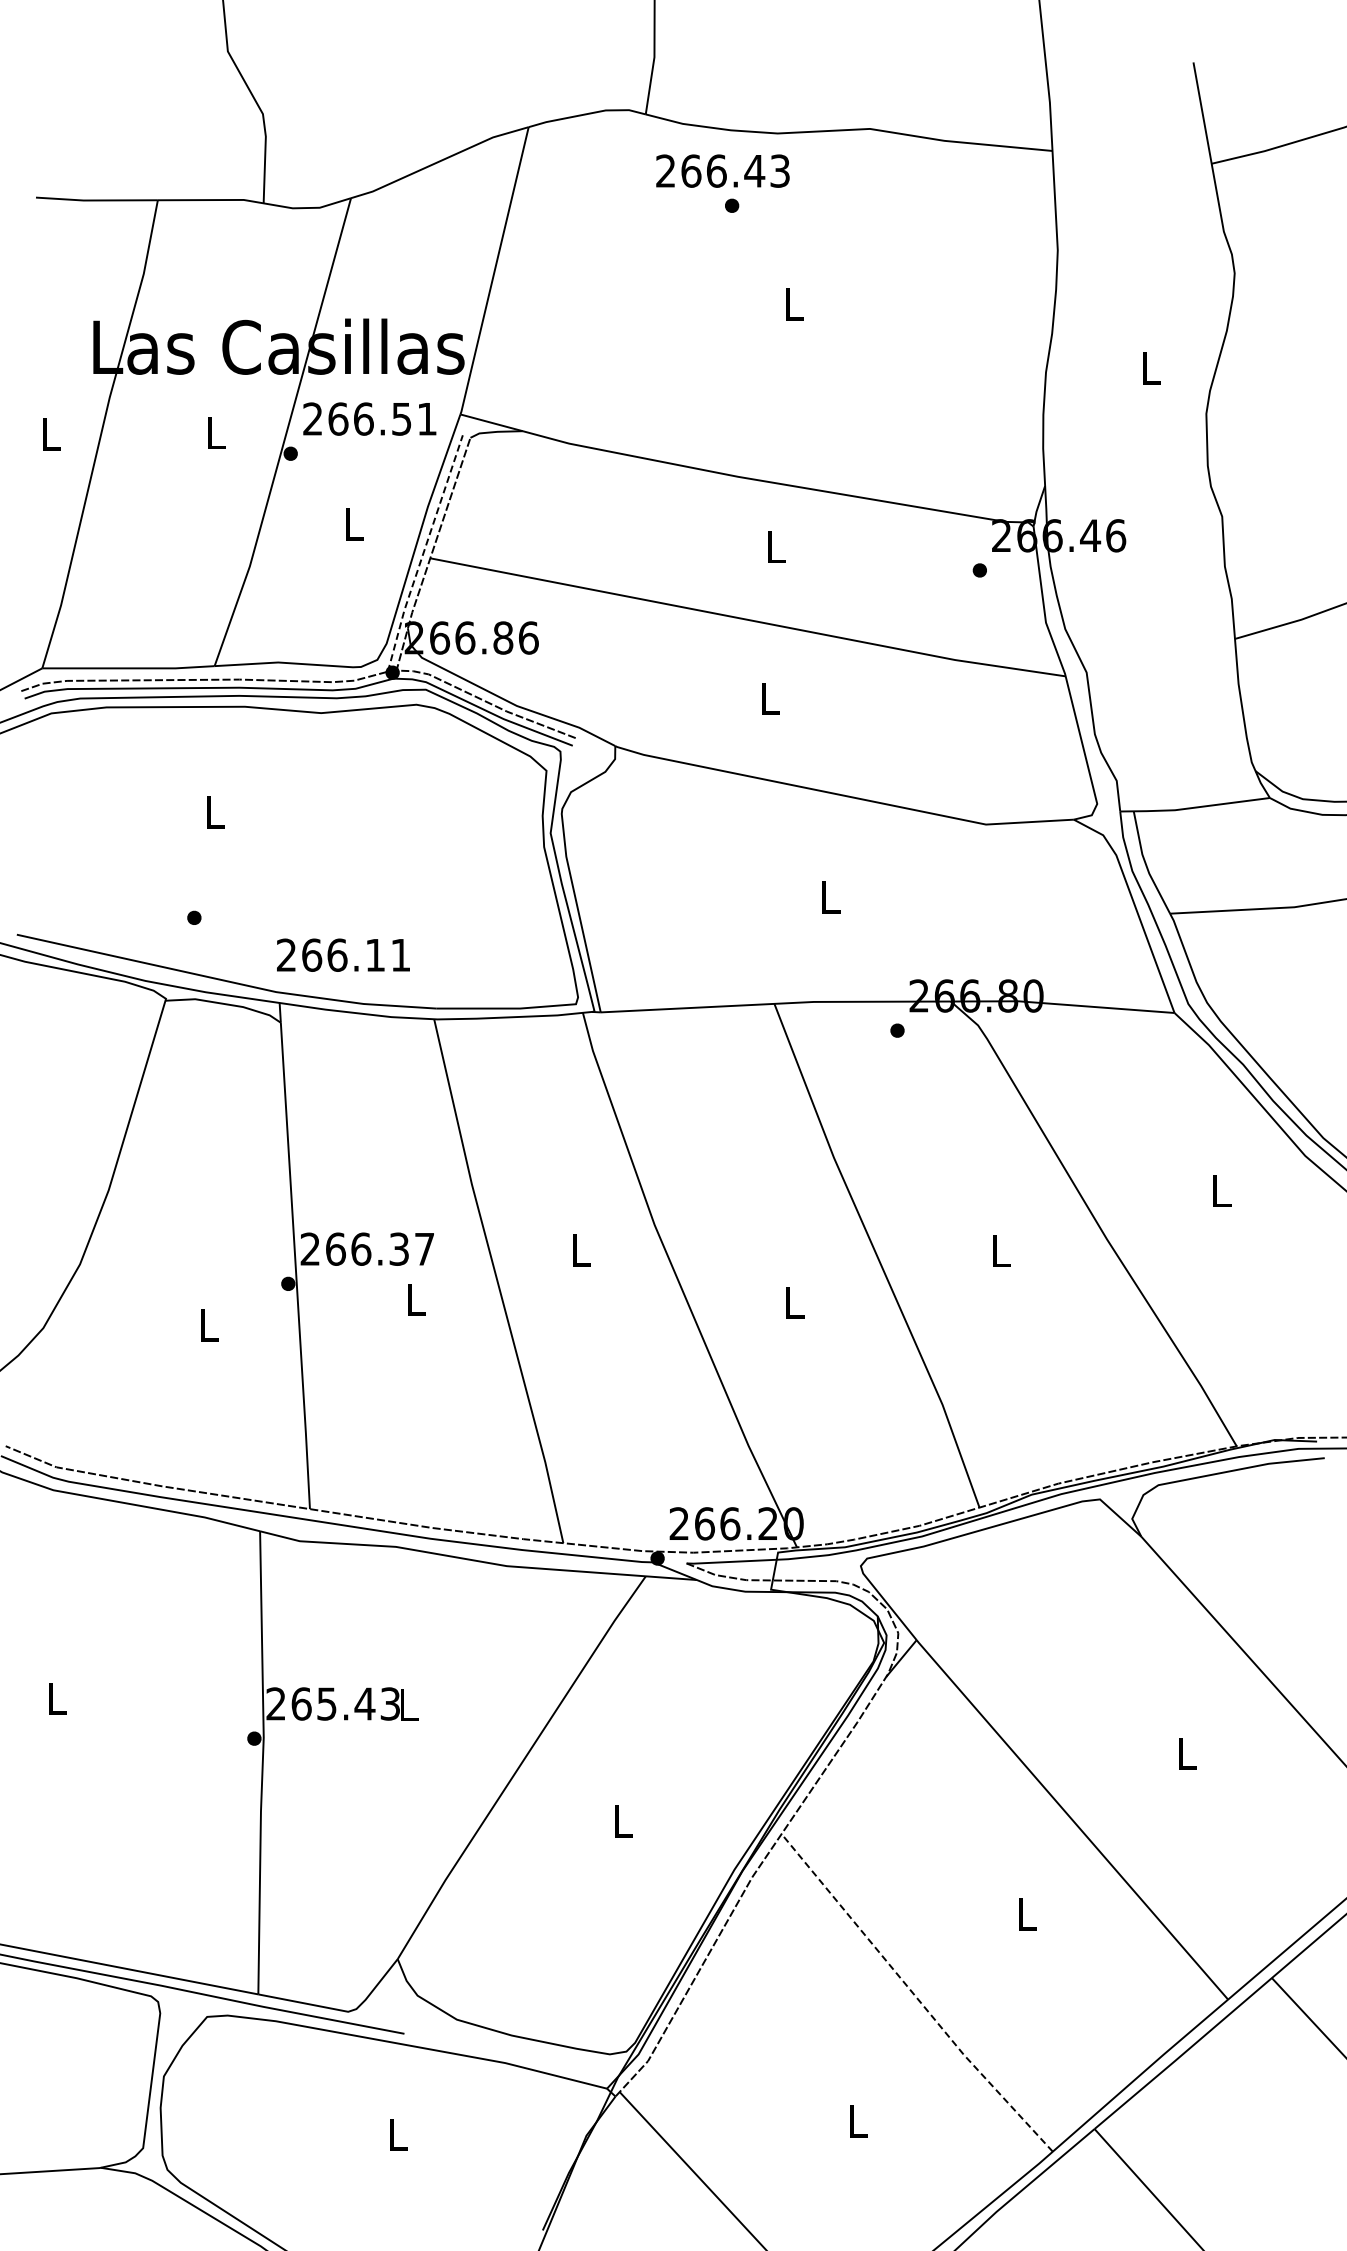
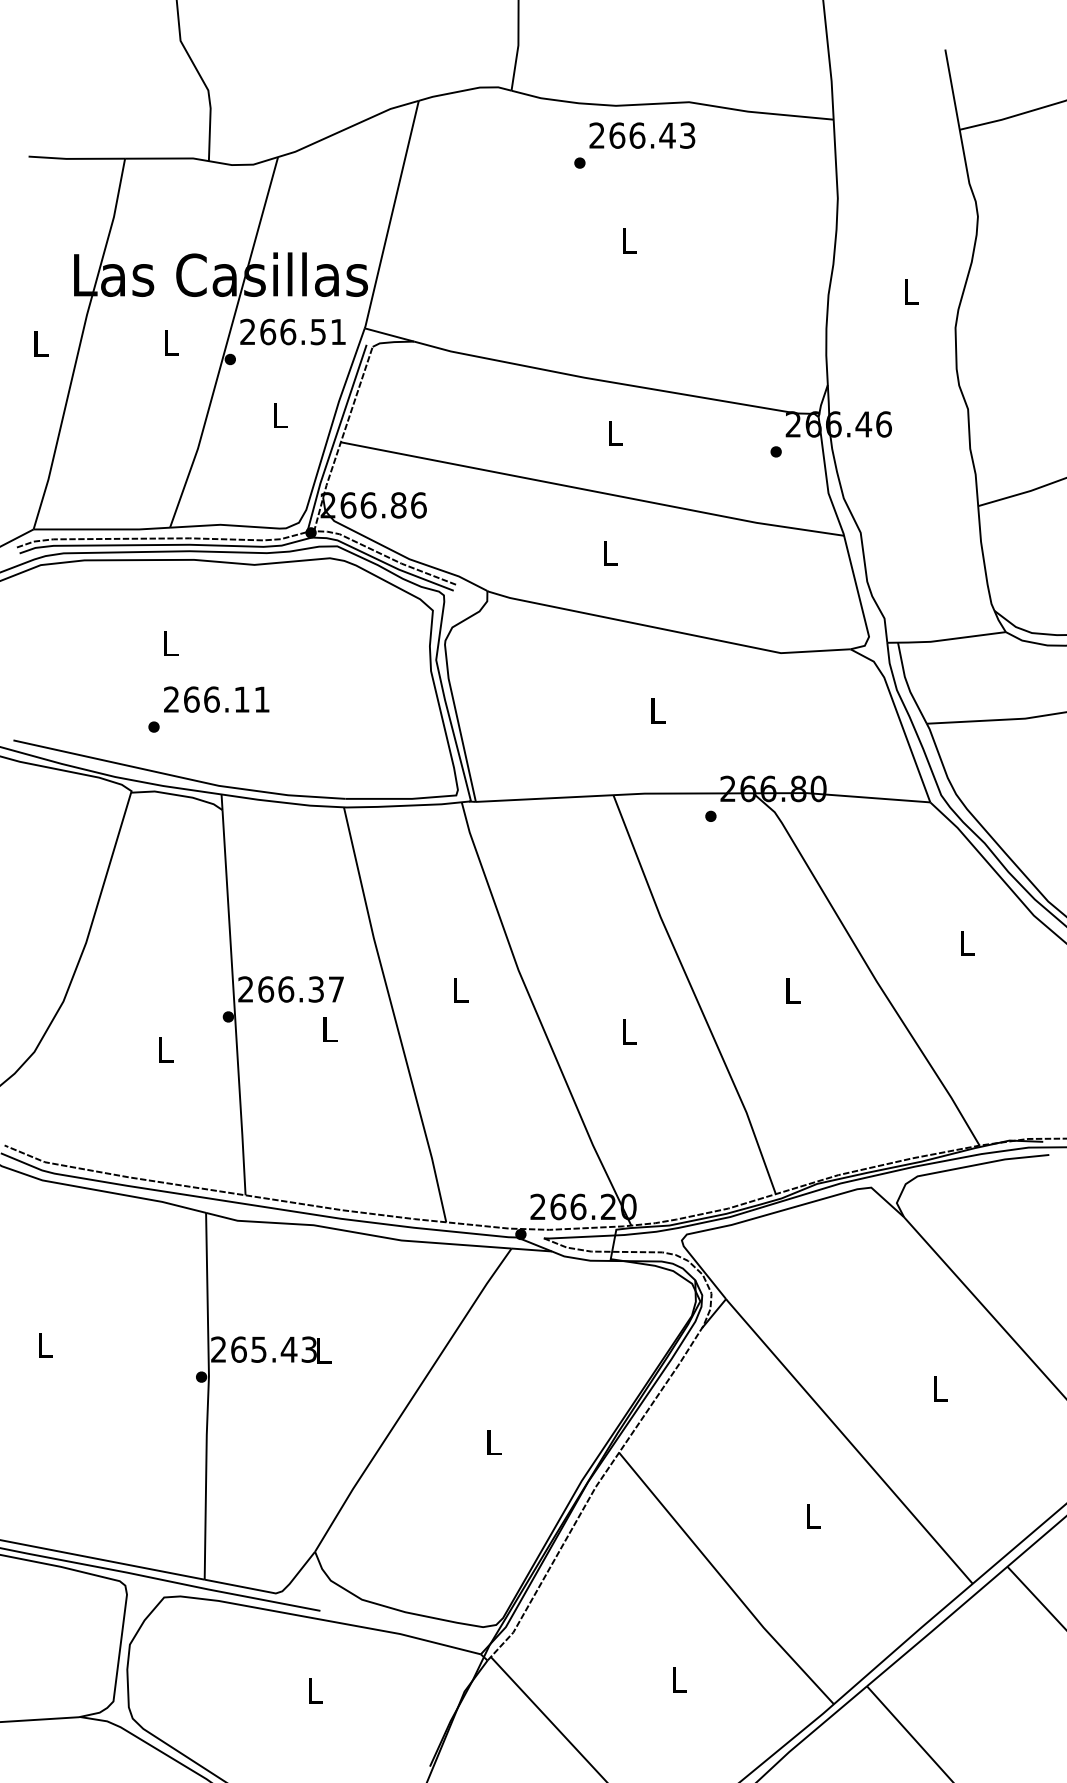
text: (722, 170) -> (642, 135), moved
line: (423, 553) -> (335, 438), dashed -> solid
text: (343, 954) -> (216, 699), moved
line: (915, 1995) -> (725, 1580), dashed -> solid

